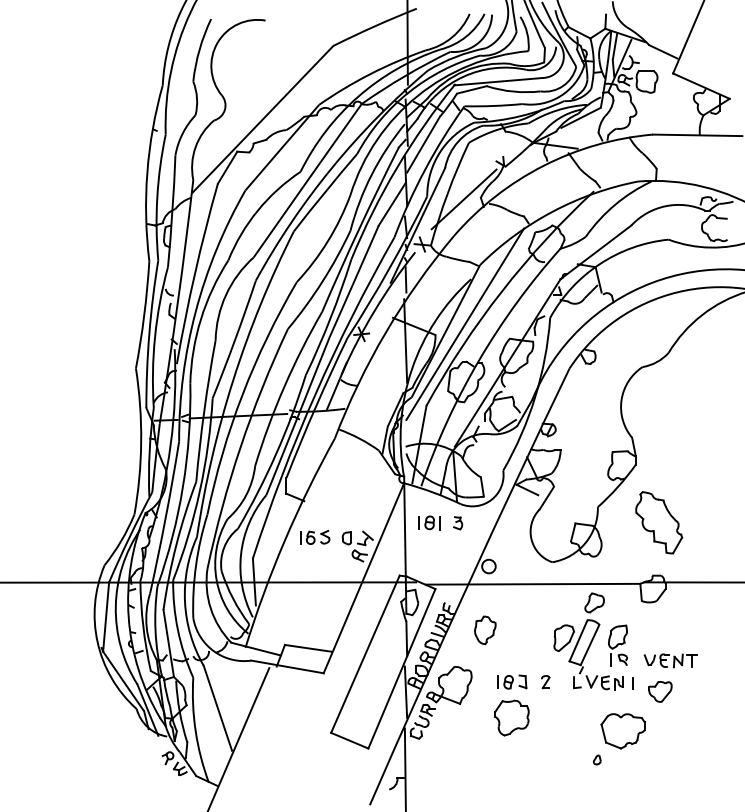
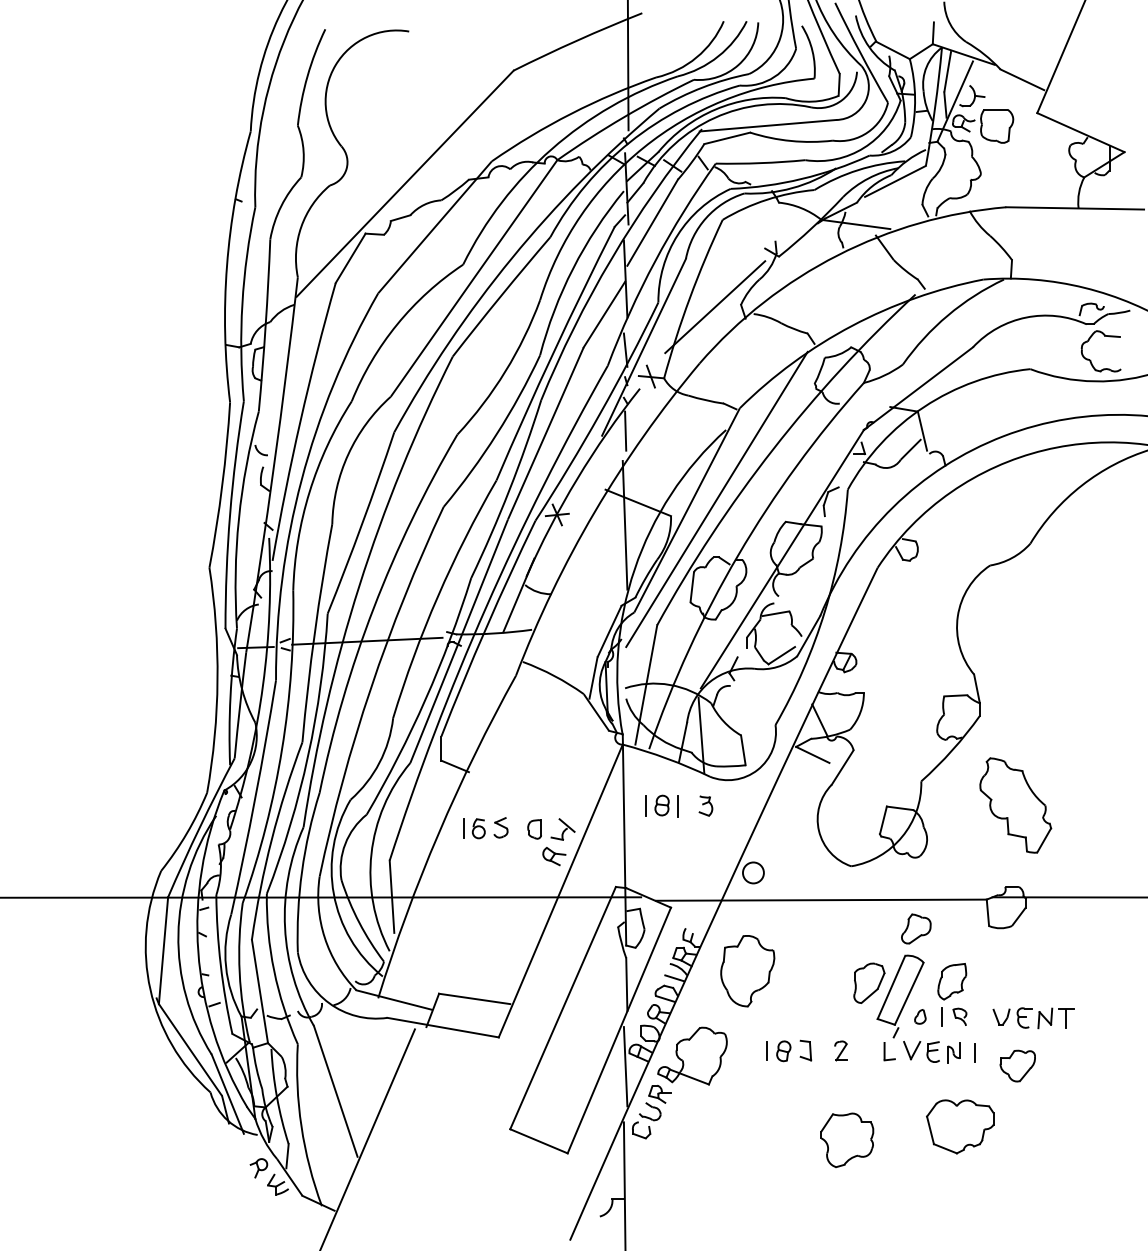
part: (485, 630) -> (748, 971), size x1.67
part: (511, 717) -> (846, 1139), moved
part: (597, 759) -> (920, 1016), moved

